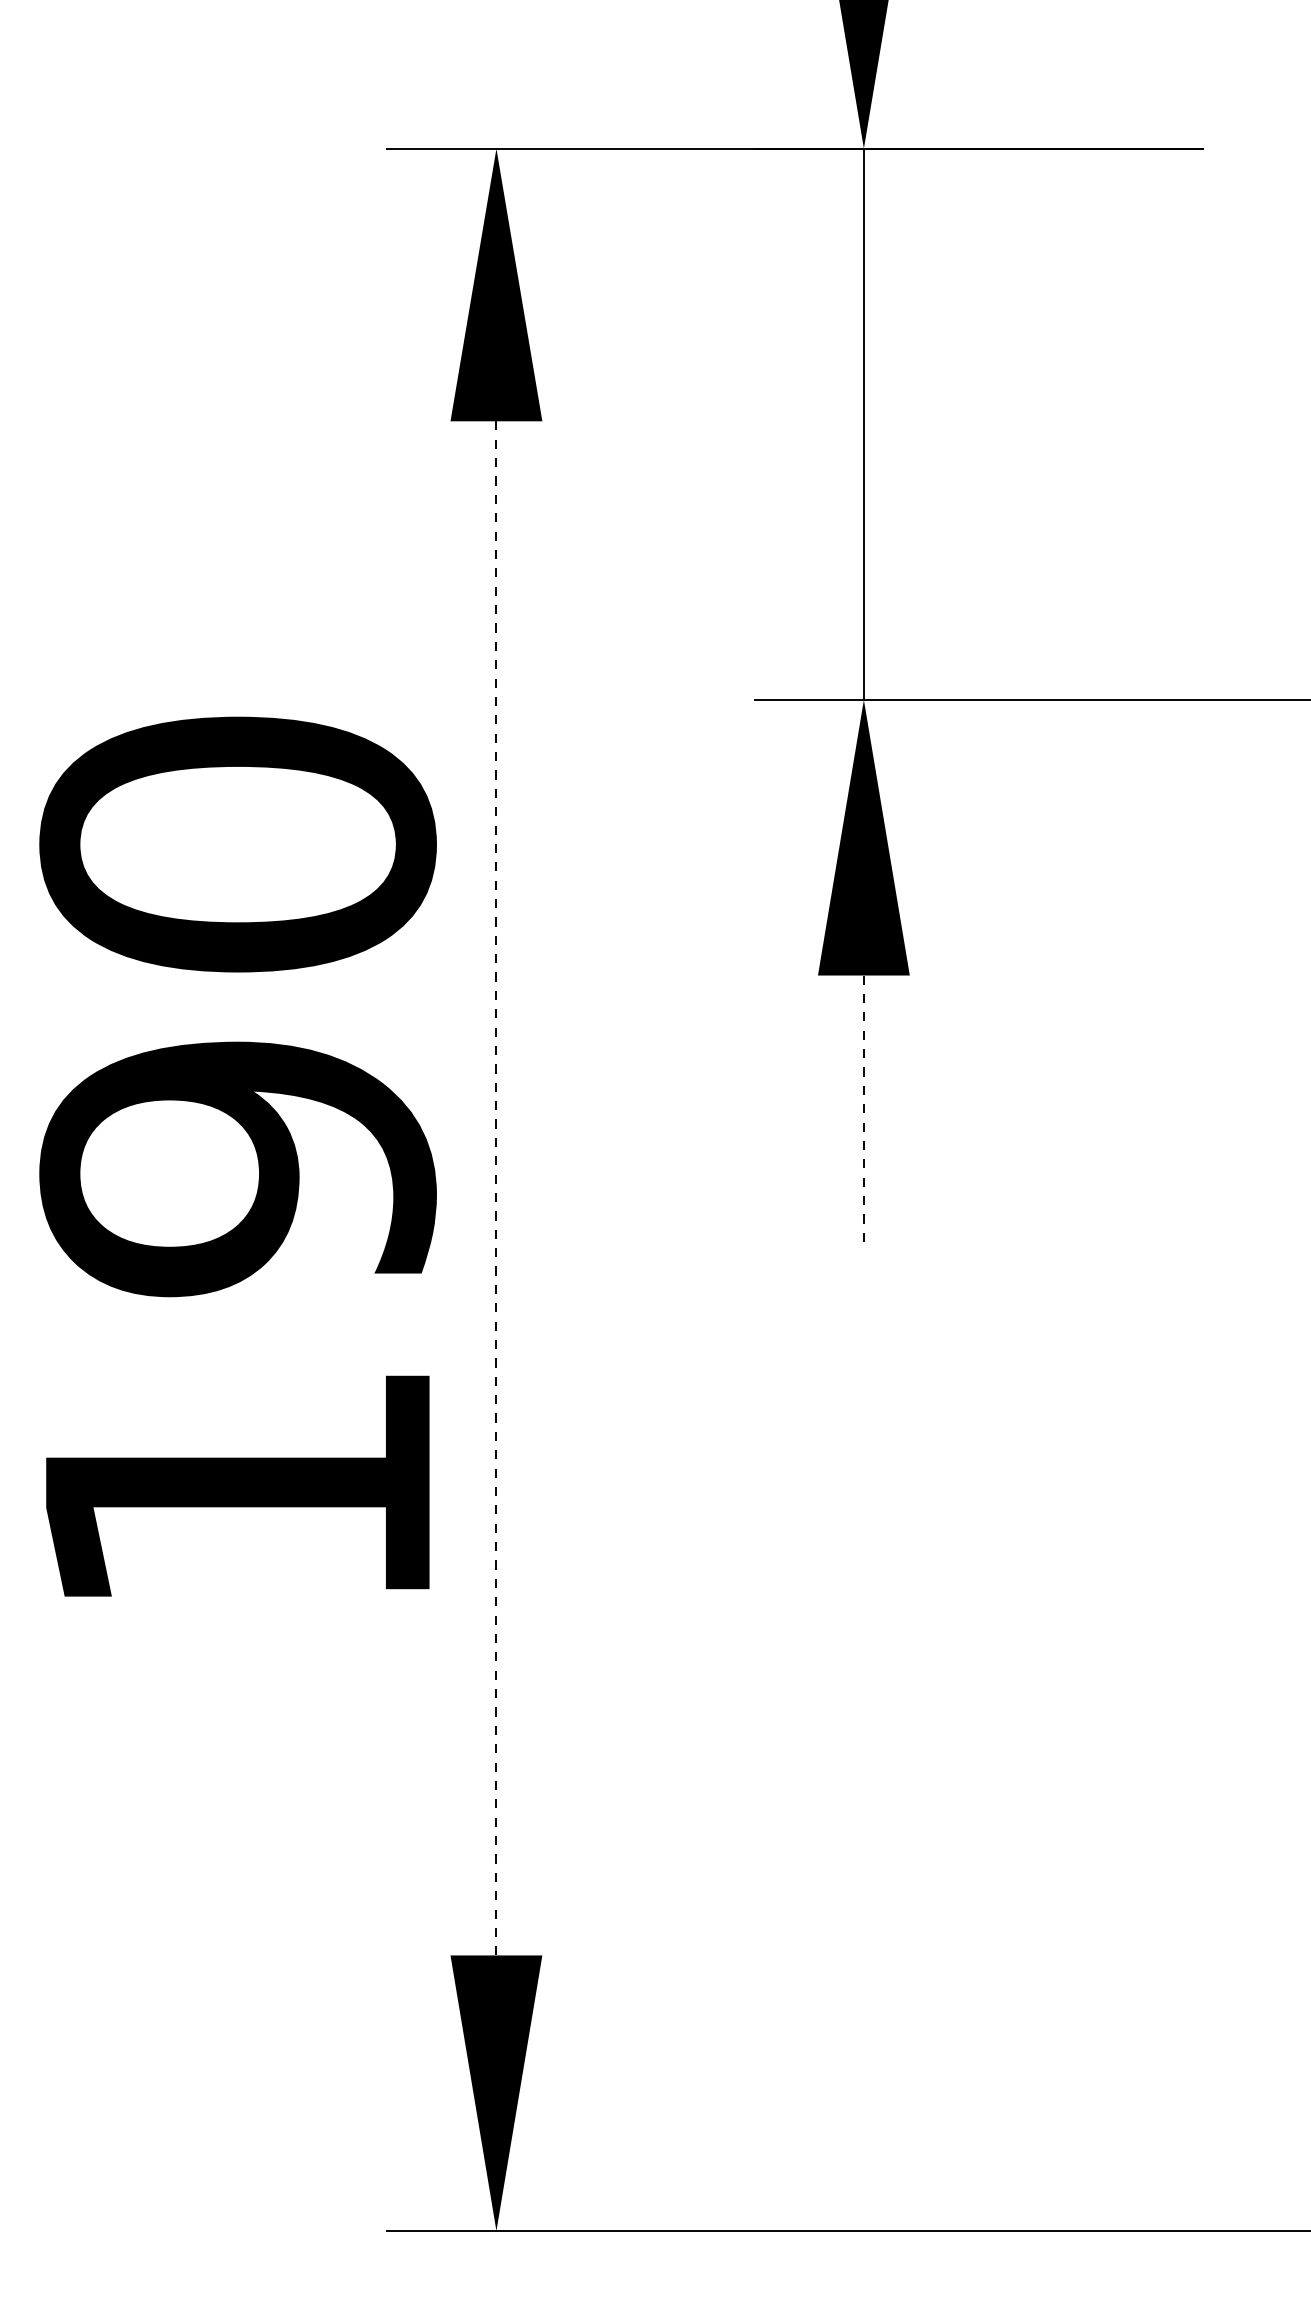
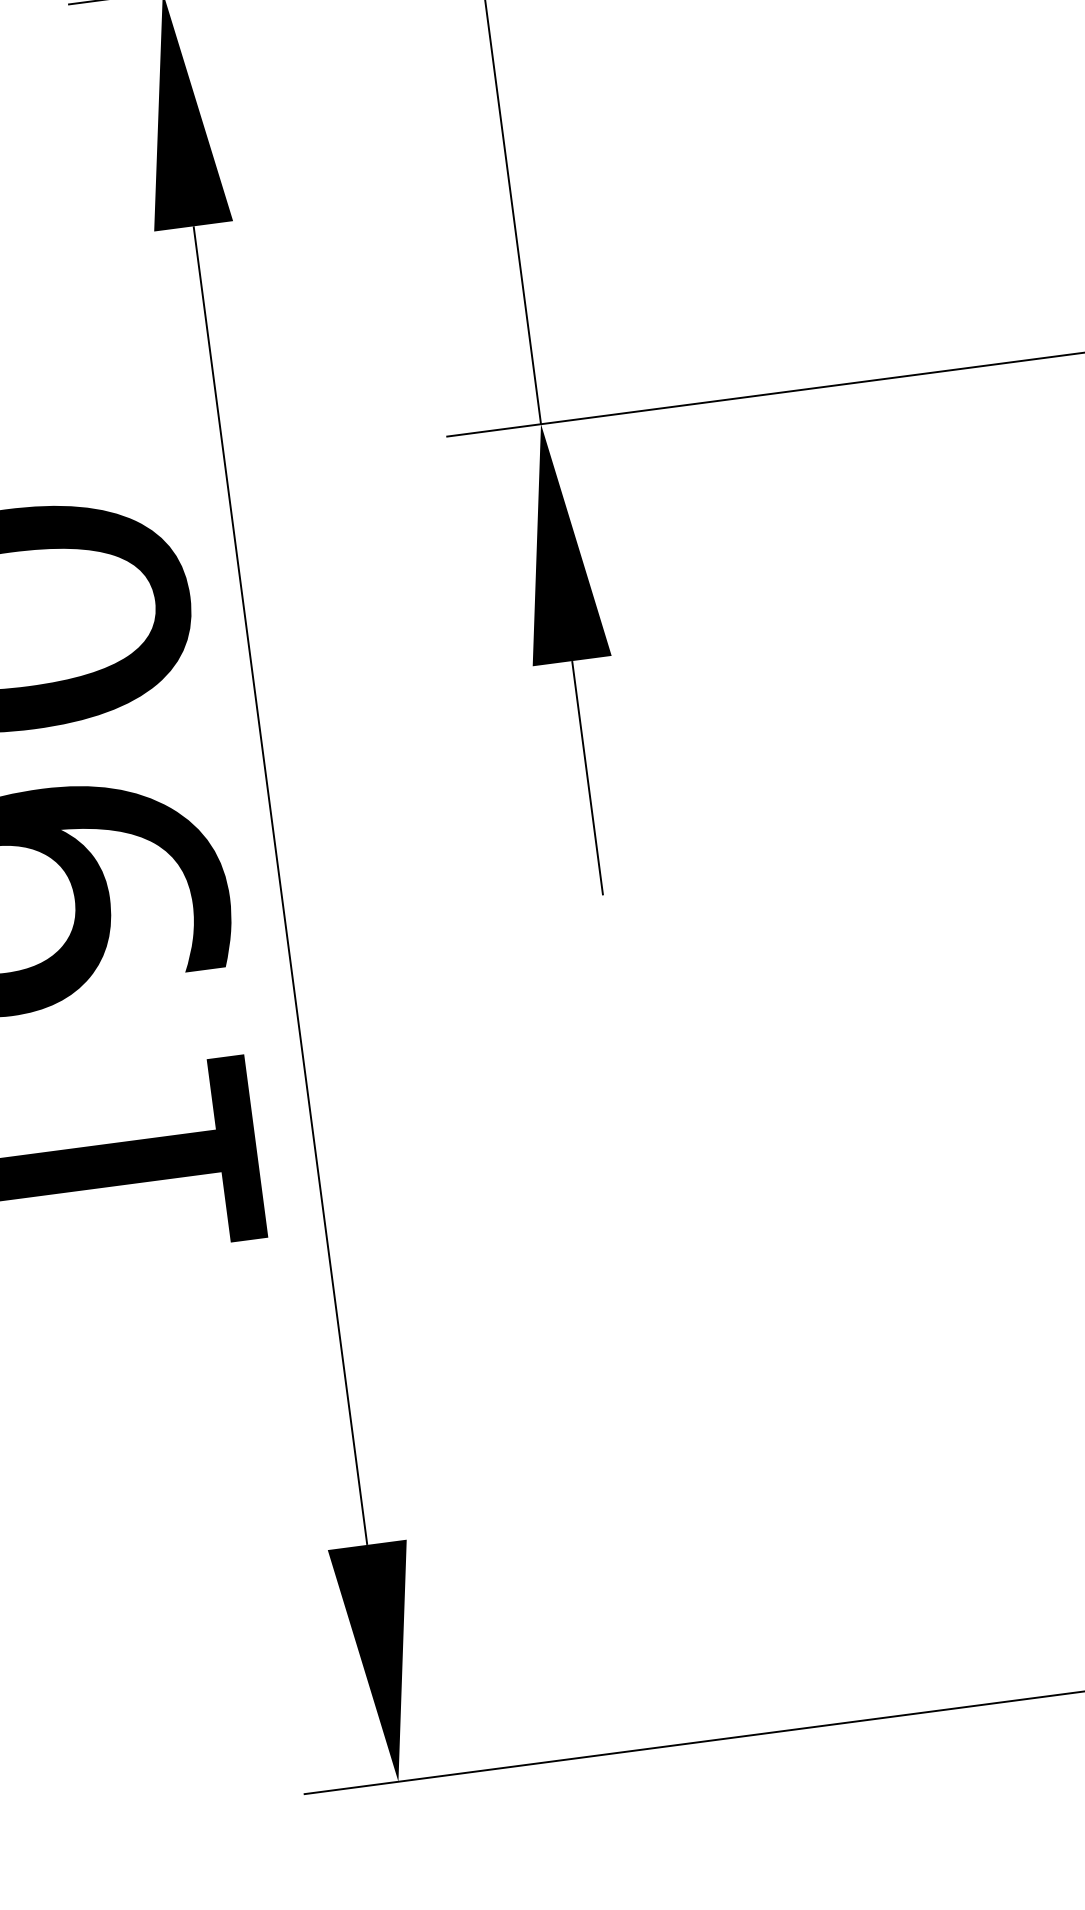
line: (863, 1112) -> (587, 778), dashed -> solid
line: (496, 1188) -> (280, 885), dashed -> solid

